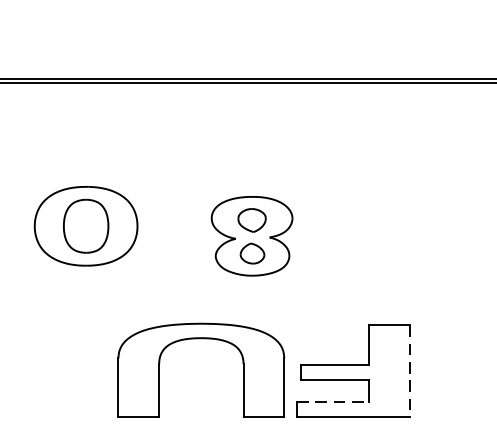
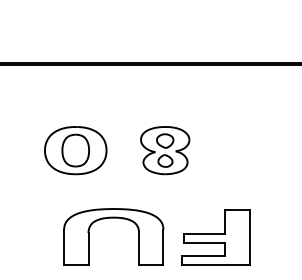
part: (85, 226) -> (75, 150), moved
part: (252, 236) -> (165, 150), moved
part: (200, 339) -> (113, 218), moved
line: (409, 371) -> (249, 237), dashed -> solid
line: (332, 402) -> (203, 256), dashed -> solid

